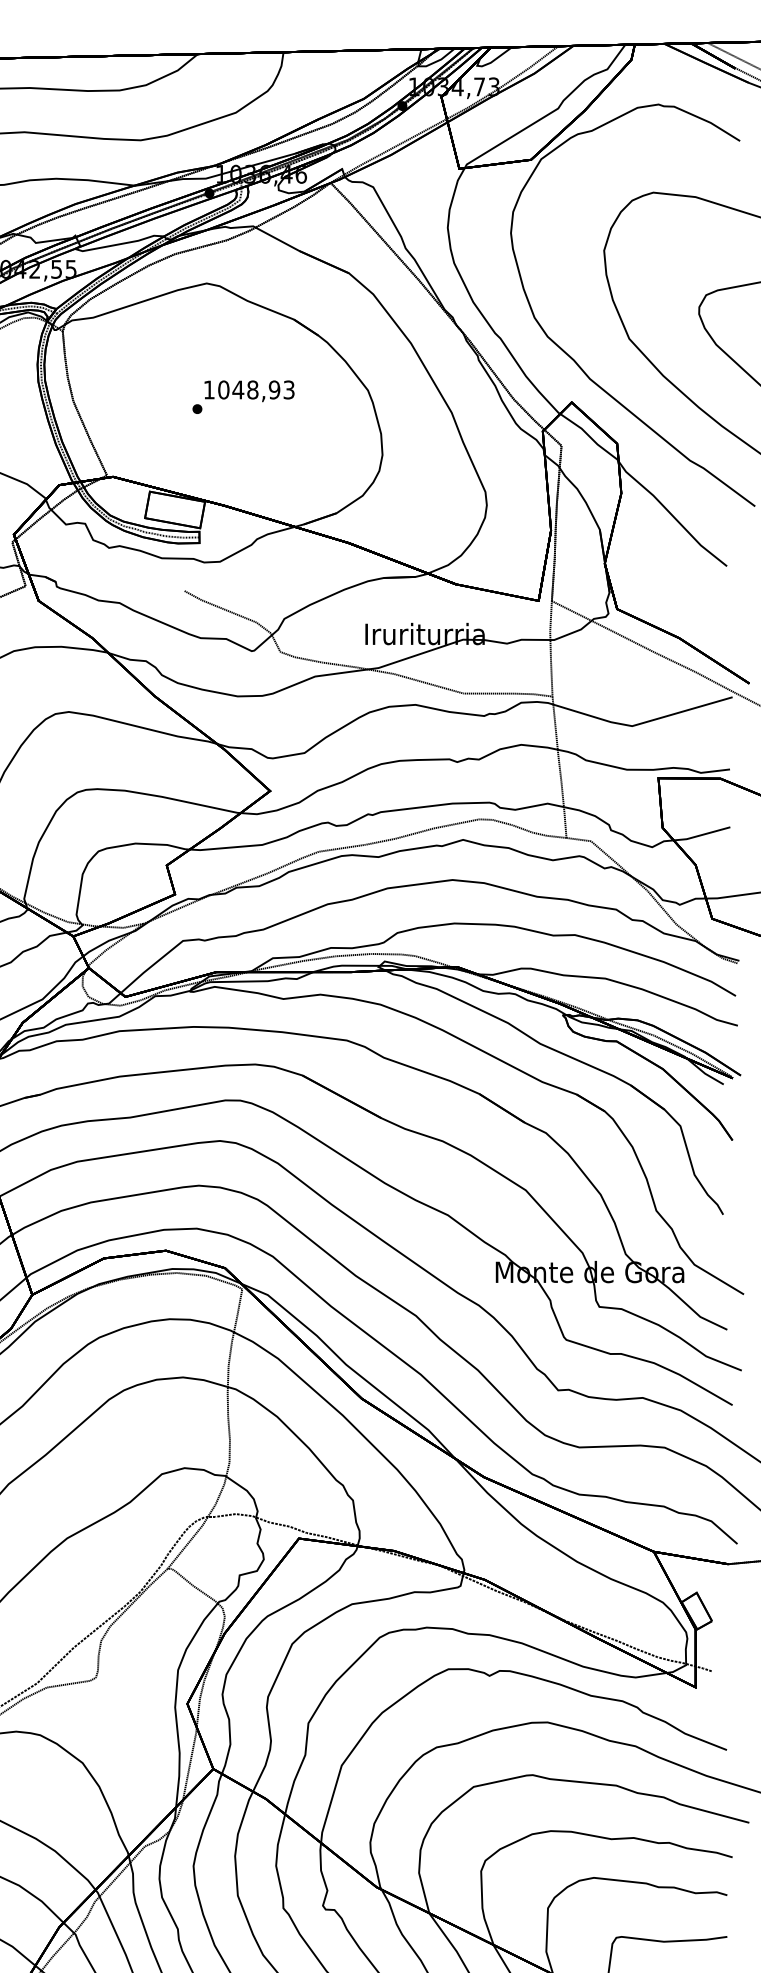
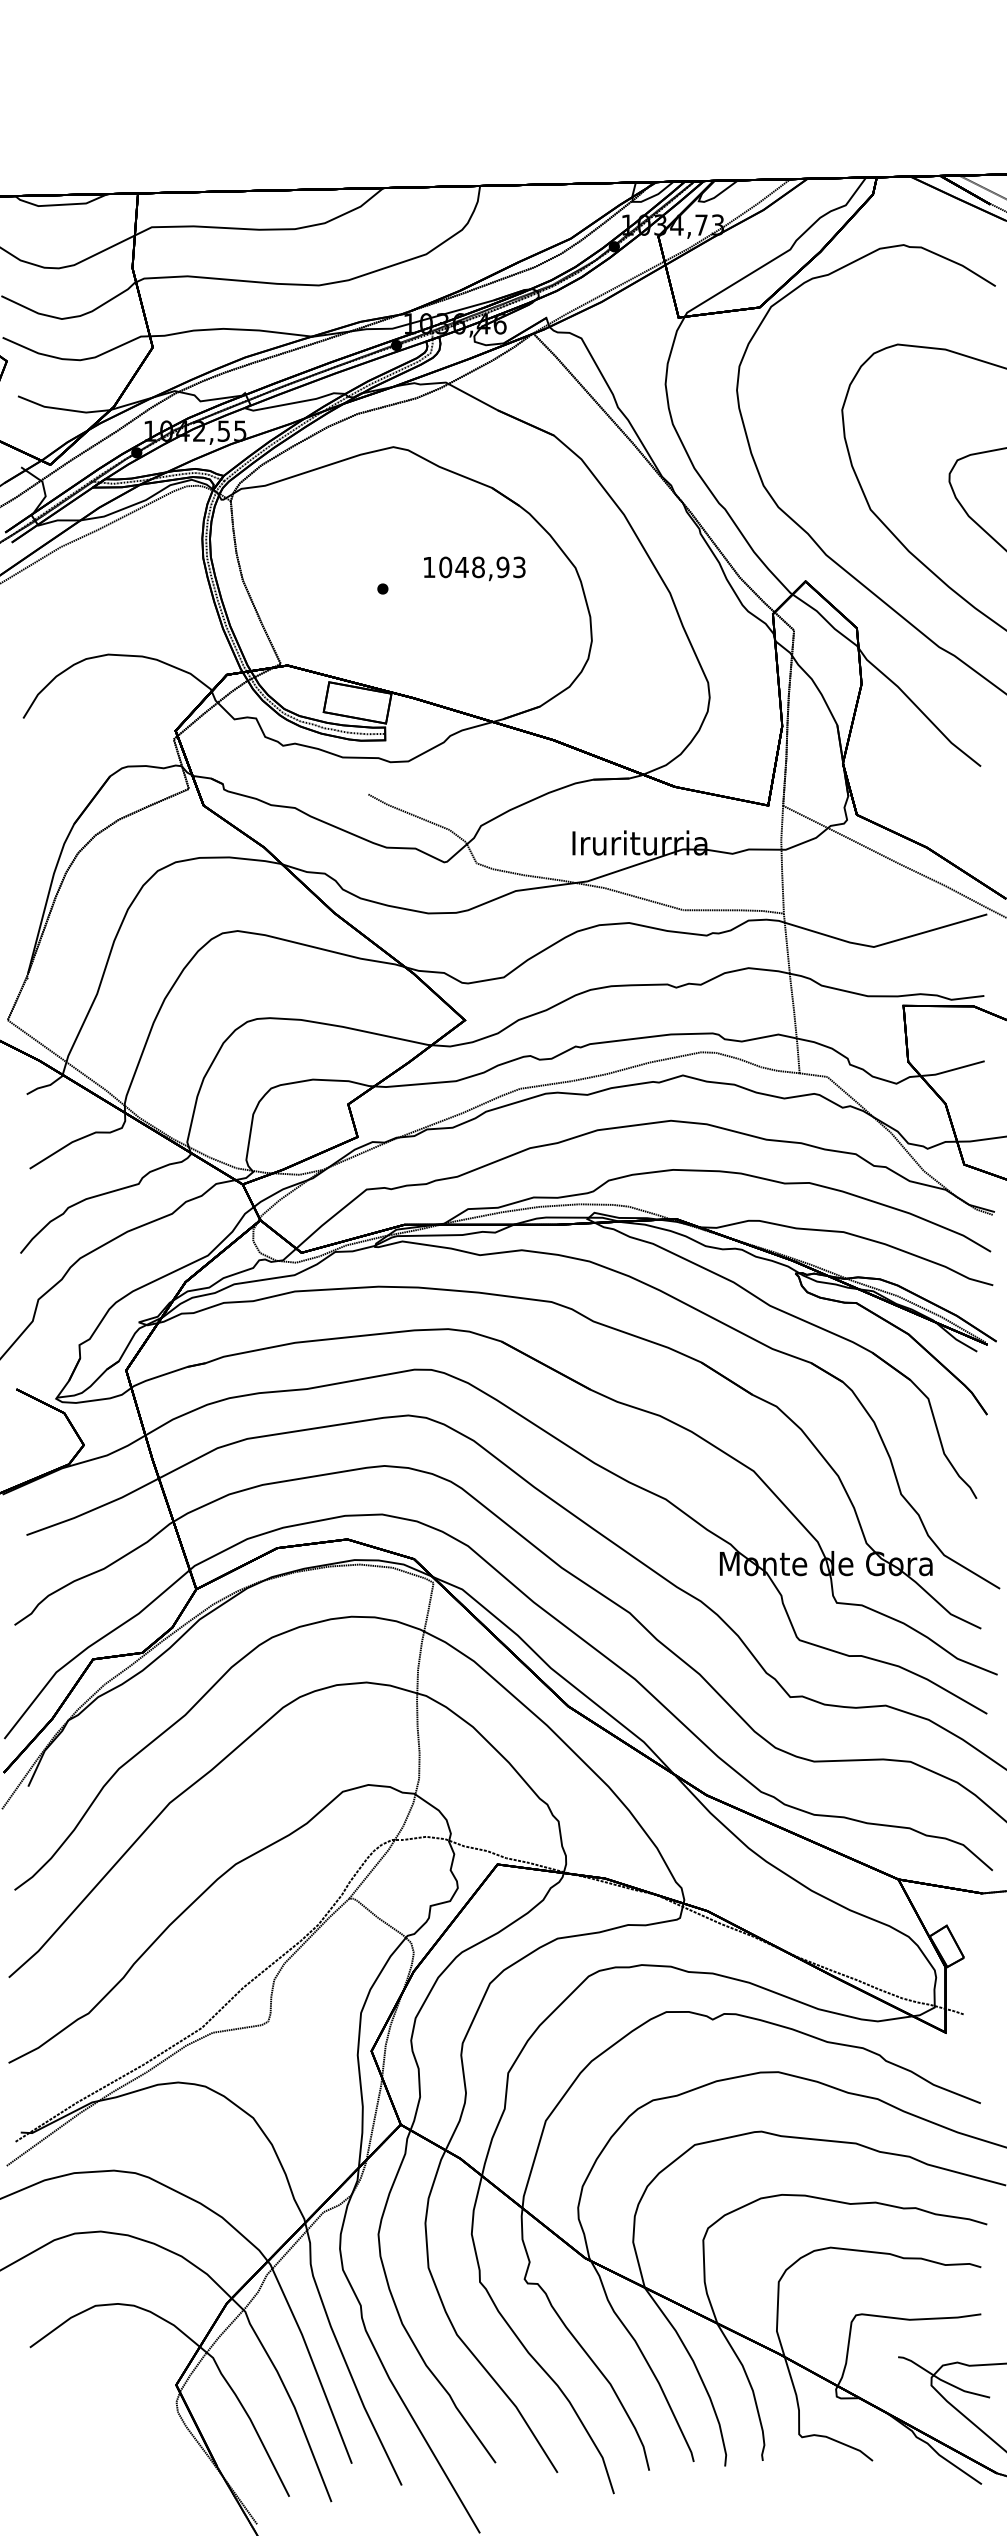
text: (249, 390) -> (474, 568), moved

